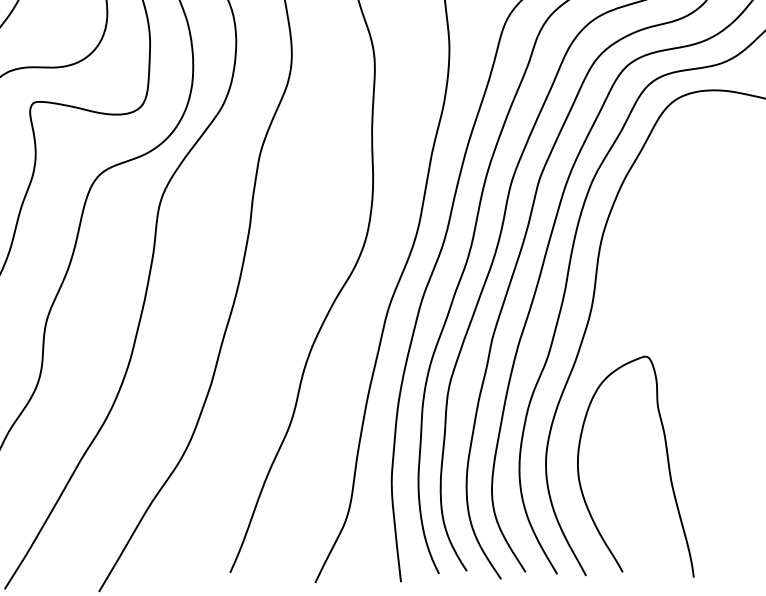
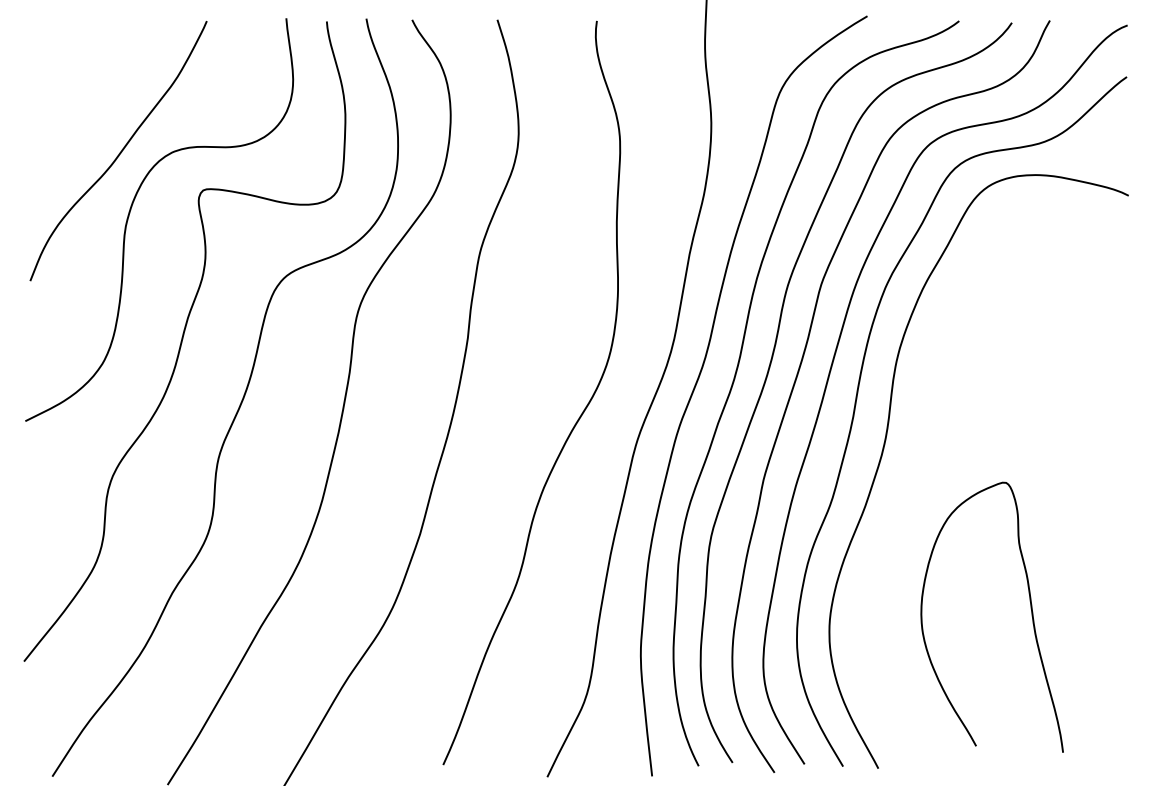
curve: (667, 459) -> (1030, 608), moved

